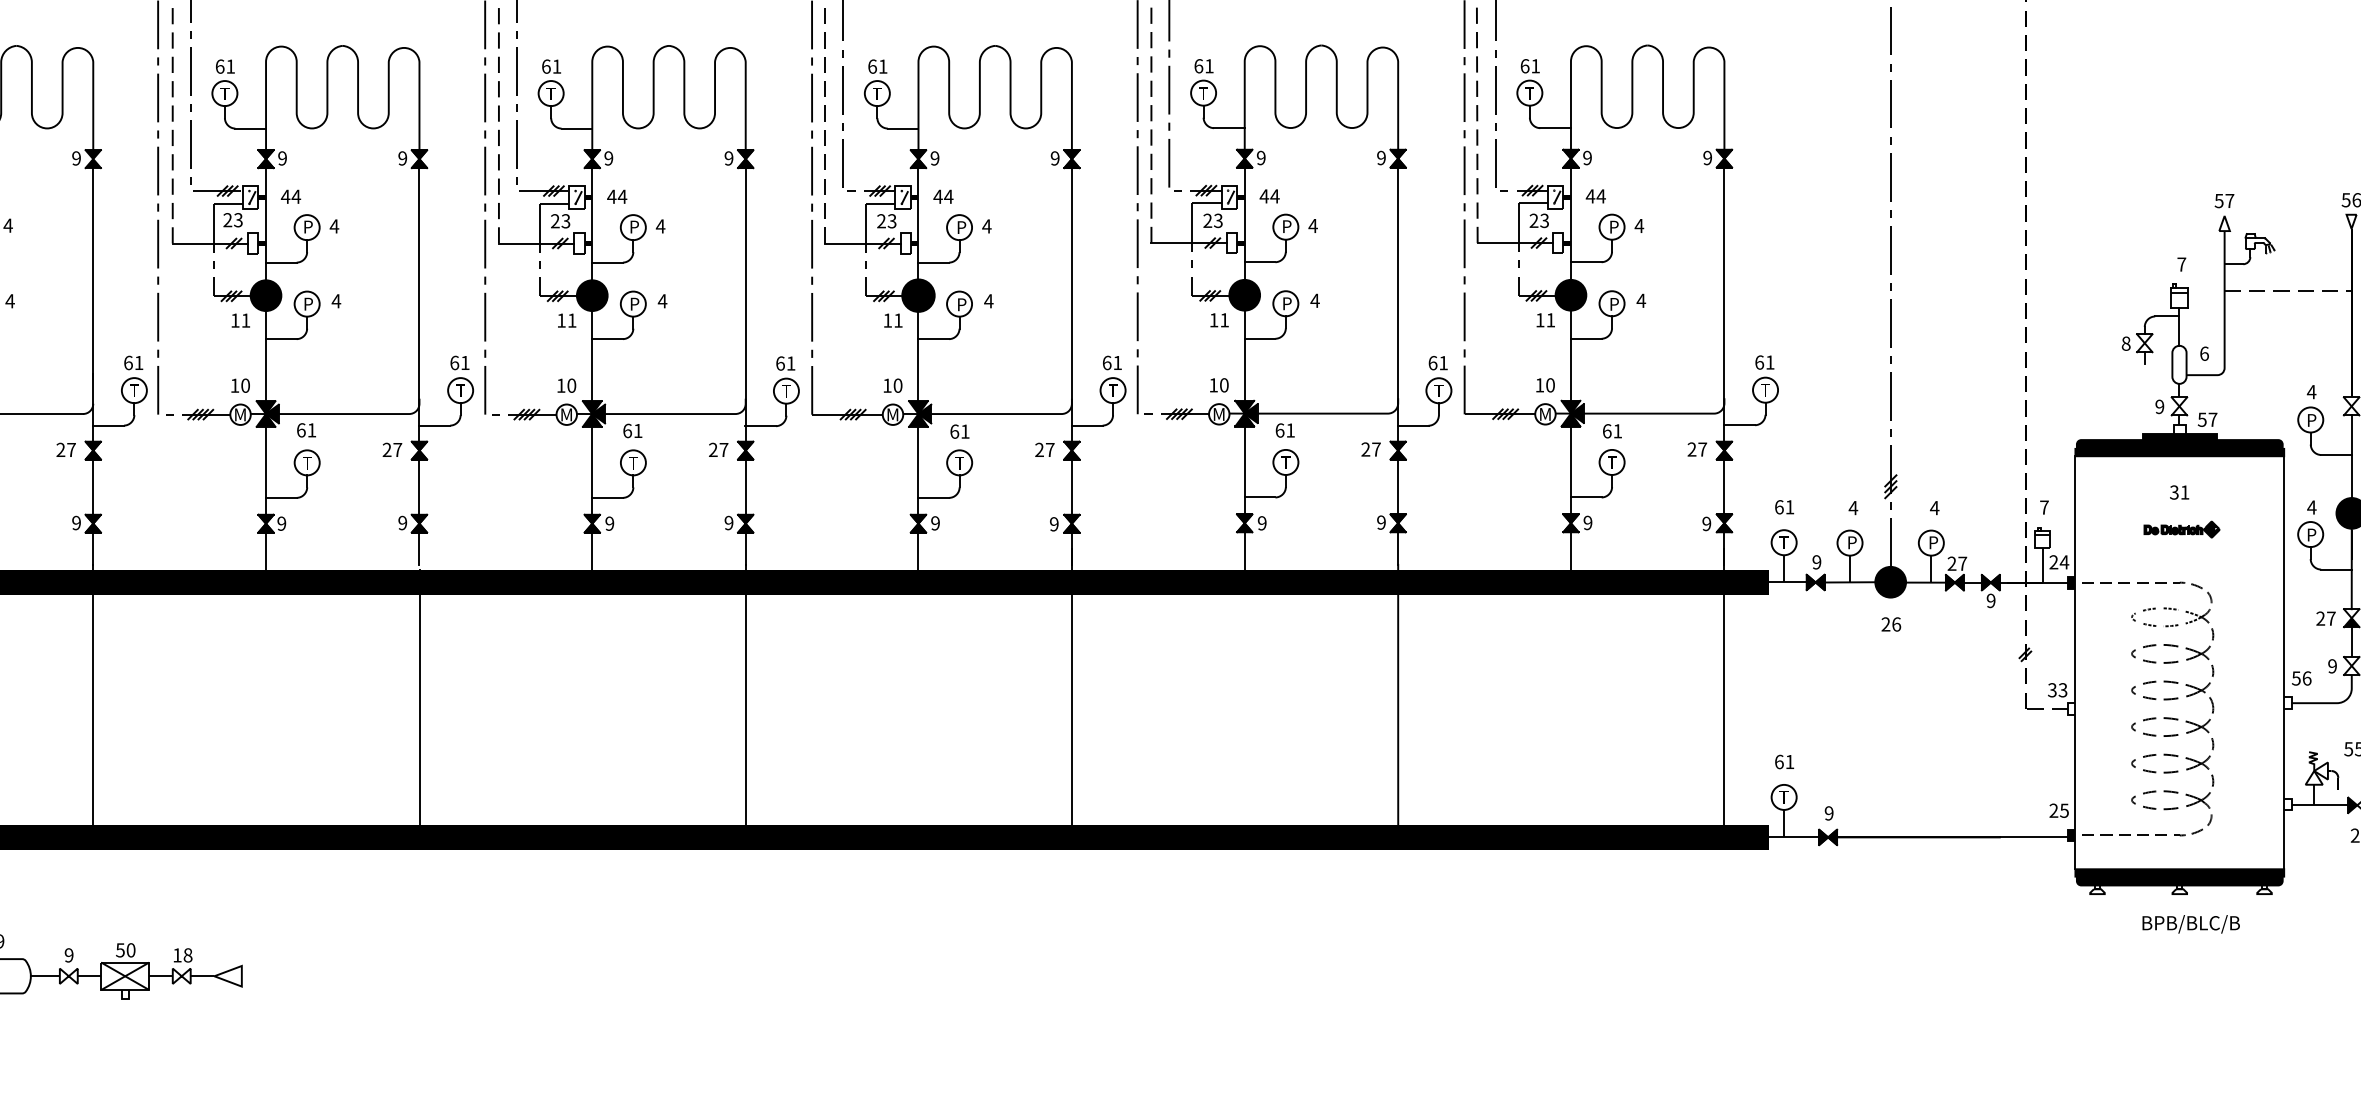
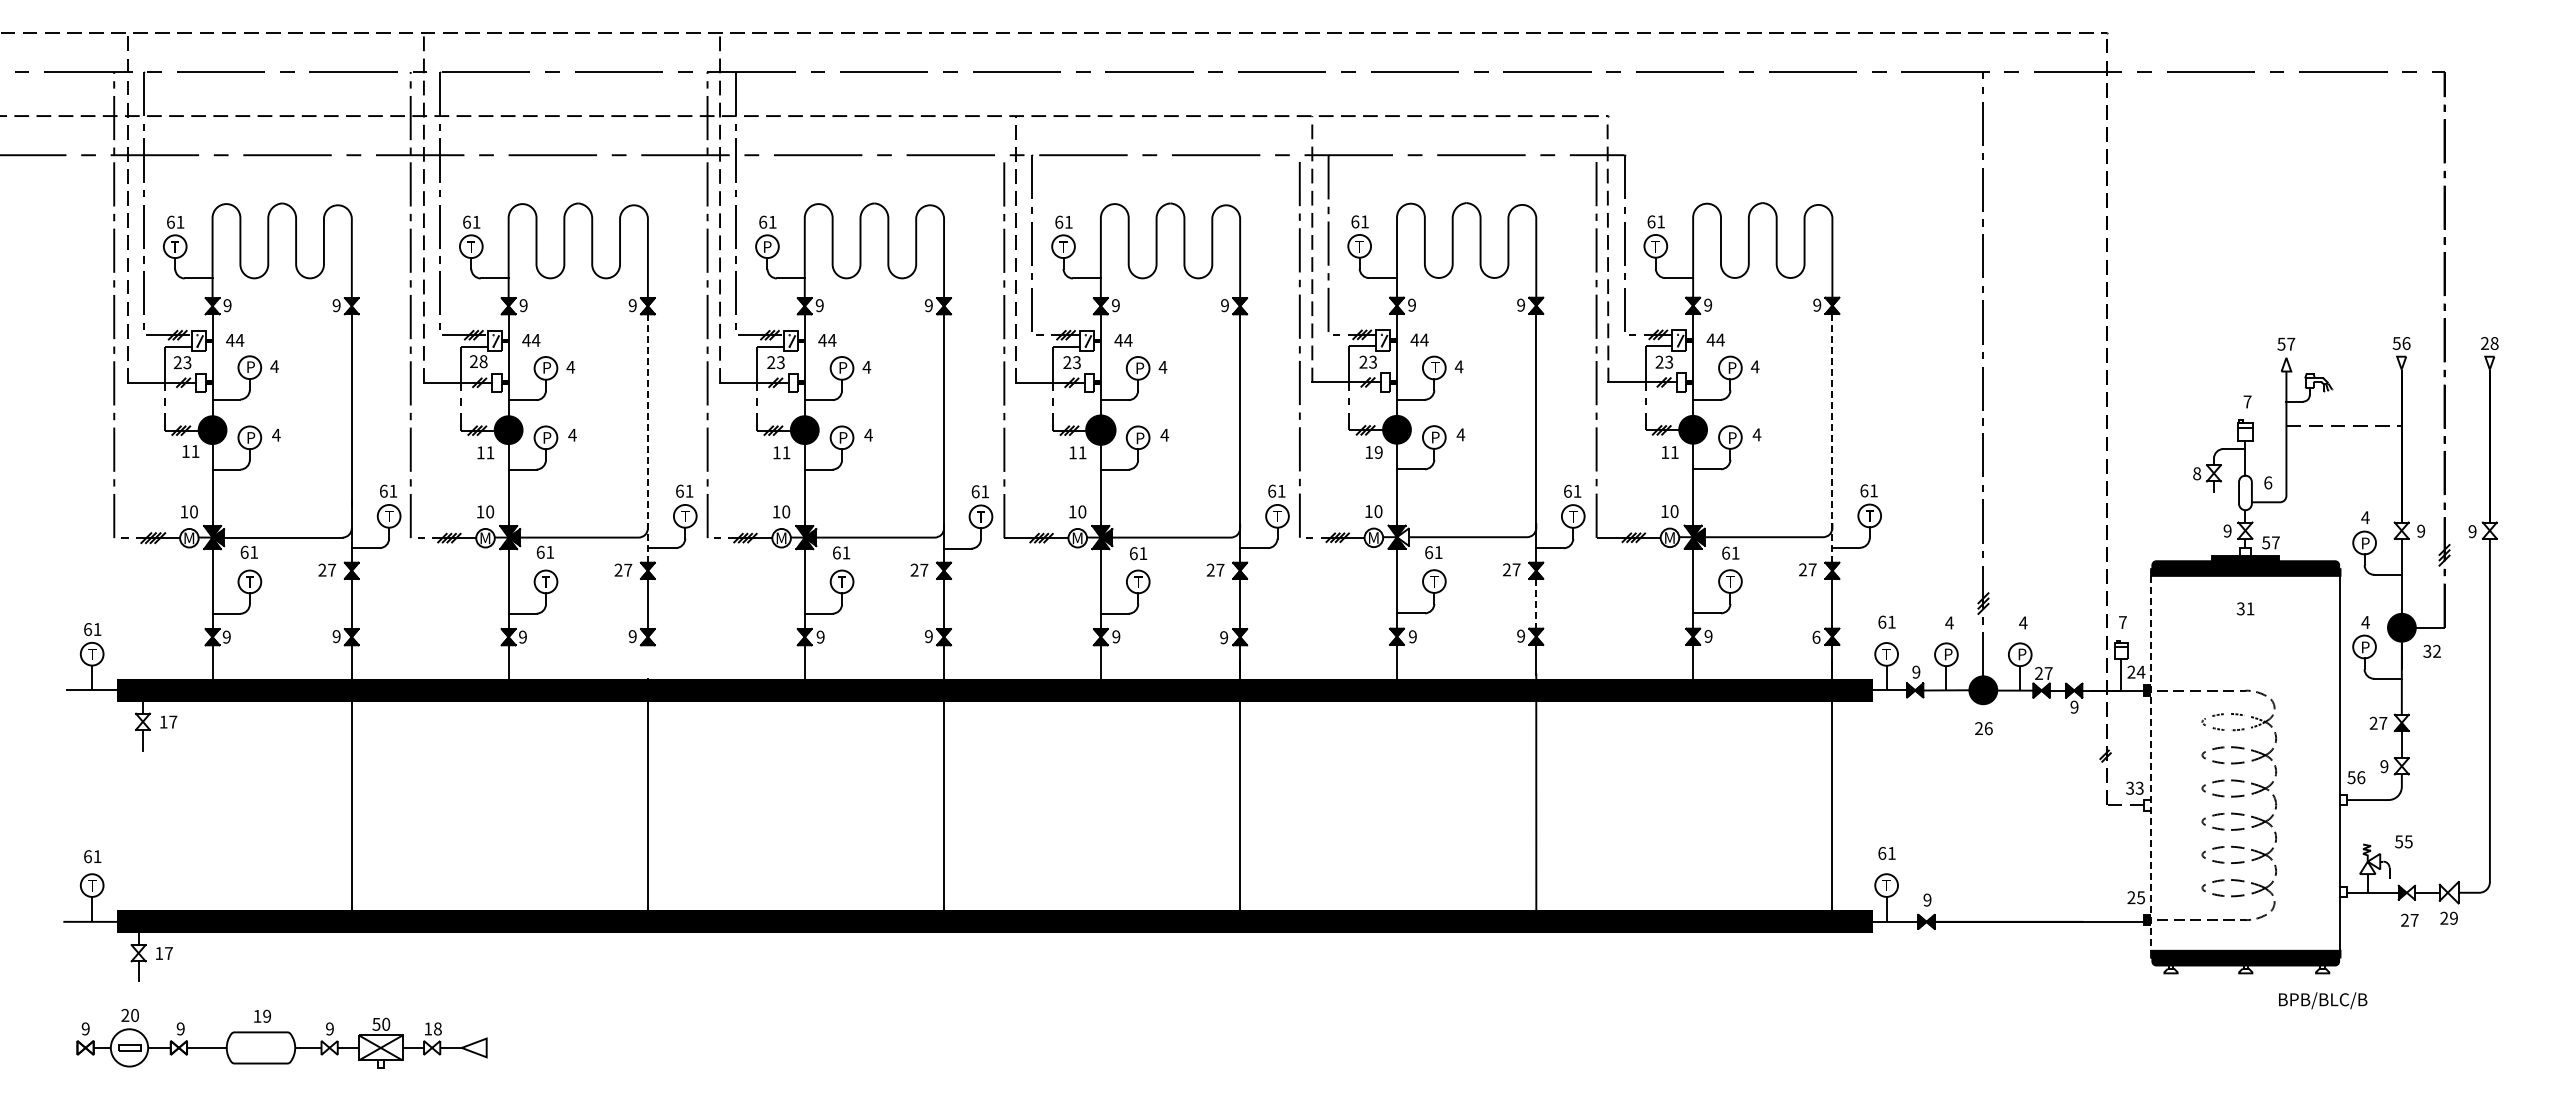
text: (551, 93) -> (767, 246), Т -> P
text: (238, 220) -> (483, 361), 23 -> 28
text: (1287, 226) -> (1435, 367), P -> Т
line: (1724, 304) -> (1832, 438), solid -> dashed
line: (419, 305) -> (647, 439), solid -> dashed
text: (1224, 320) -> (1378, 452), 11 -> 19
fill: (1250, 412) -> (1402, 536), removed
line: (1398, 487) -> (1536, 604), solid -> dashed
text: (1706, 522) -> (1816, 636), 9 -> 6
part: (2181, 529) -> (2247, 642), removed
line: (419, 548) -> (647, 659), removed
line: (2075, 662) -> (2151, 763), solid -> dashed
text: (2191, 924) -> (2323, 1000), moved

